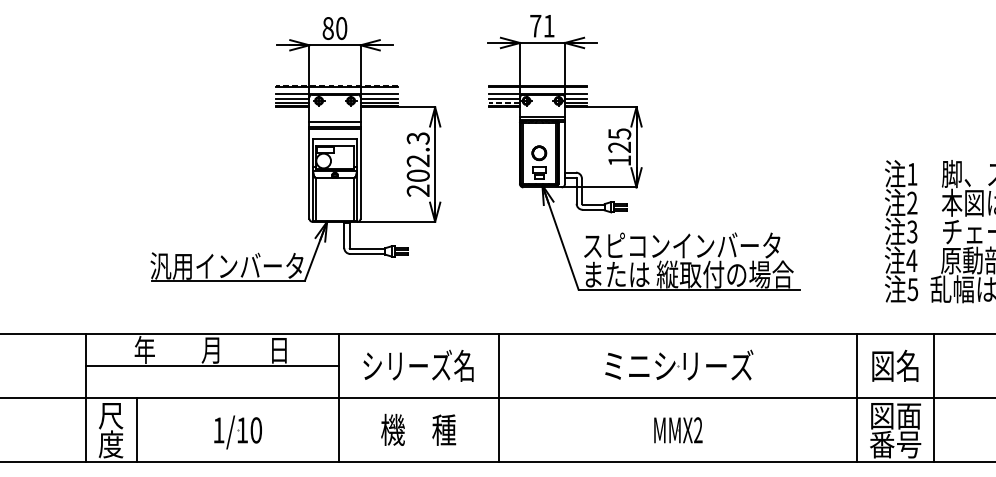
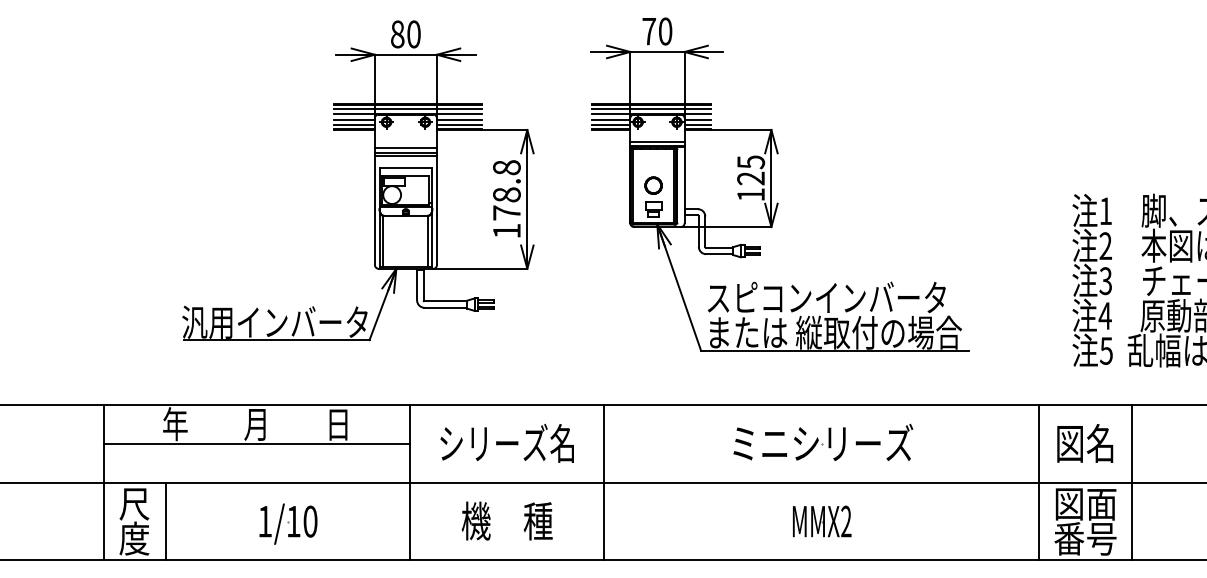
text: (549, 26) -> (665, 31), 71 -> 70
line: (336, 85) -> (407, 103), dashed -> solid
line: (336, 89) -> (407, 108), added
line: (537, 89) -> (651, 108), added
line: (504, 102) -> (611, 124), dashed -> solid
text: (417, 164) -> (506, 199), 202.3 -> 178.8

